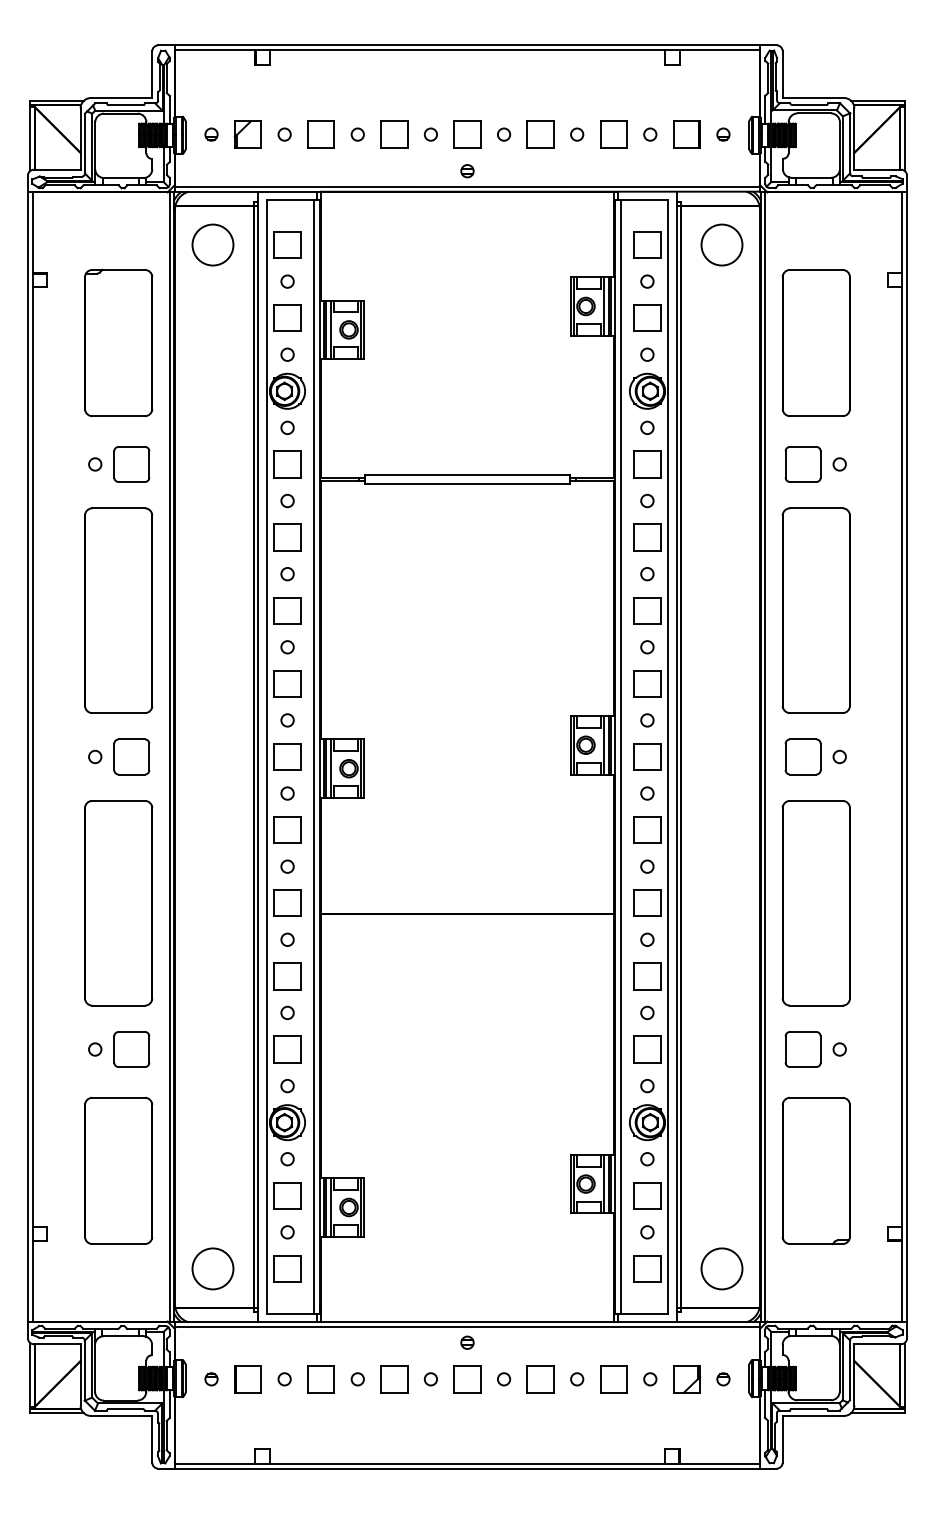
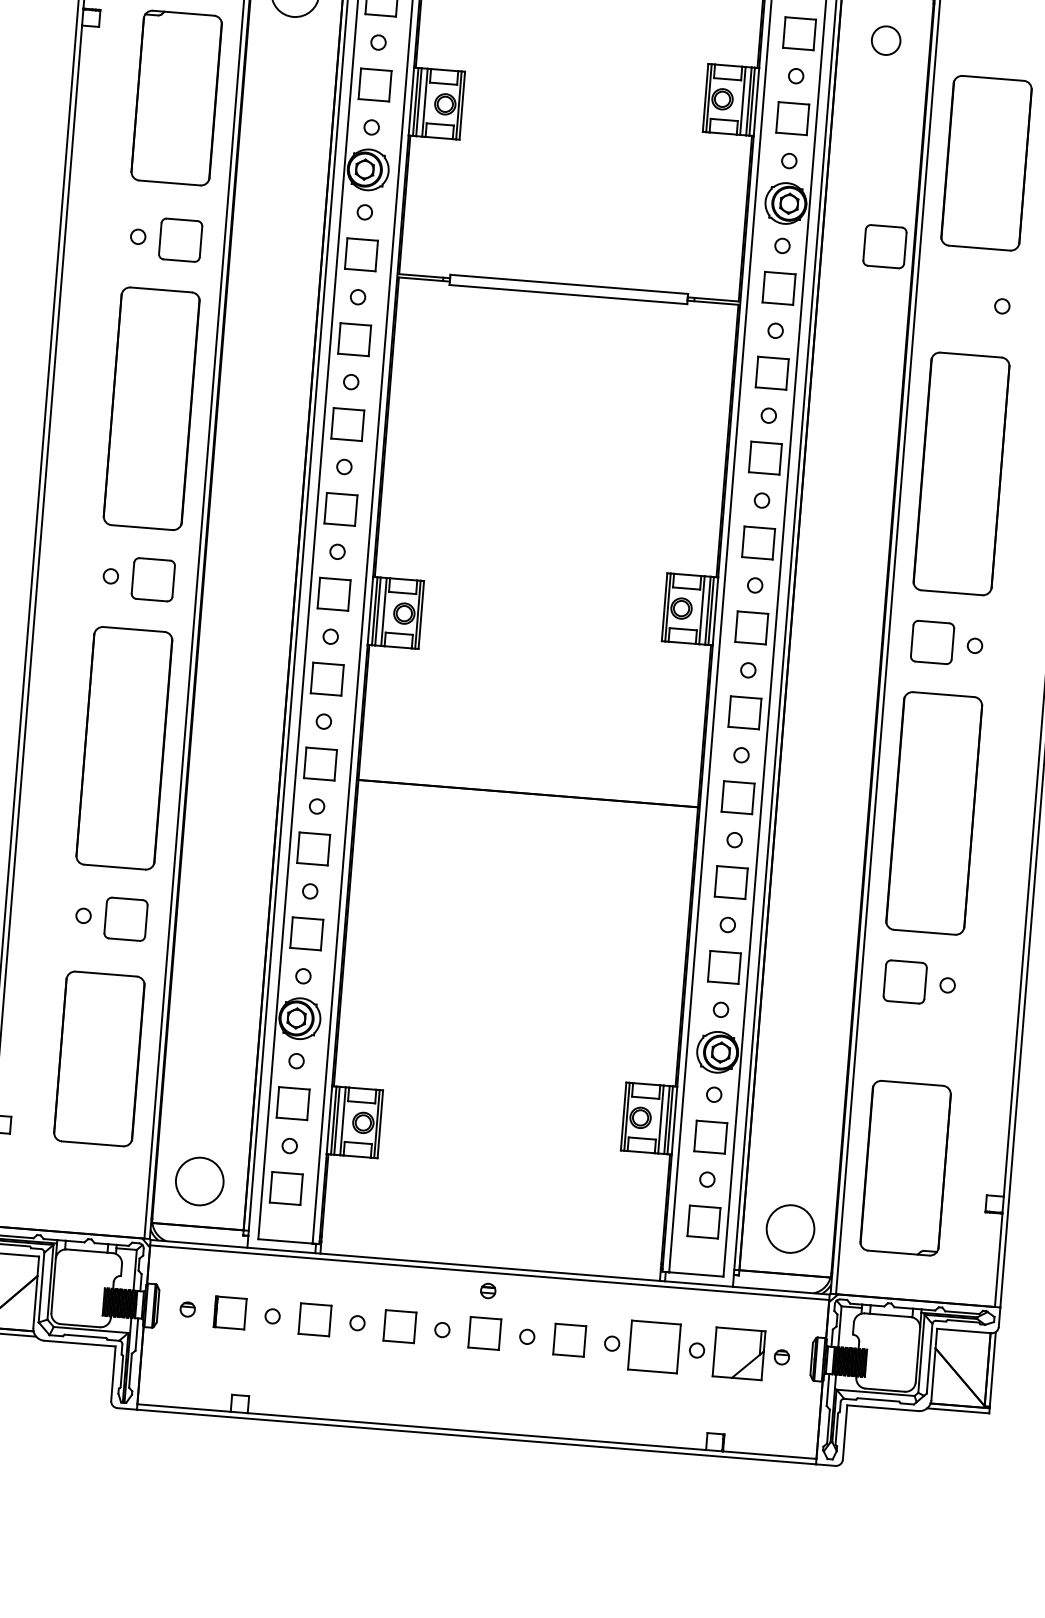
circle: (721, 244) -> (885, 40), size x0.6
part: (802, 464) -> (884, 246), moved
part: (815, 1170) -> (904, 1167), moved
part: (613, 1379) -> (654, 1347), size x1.6
part: (687, 1379) -> (740, 1354), size x1.6

